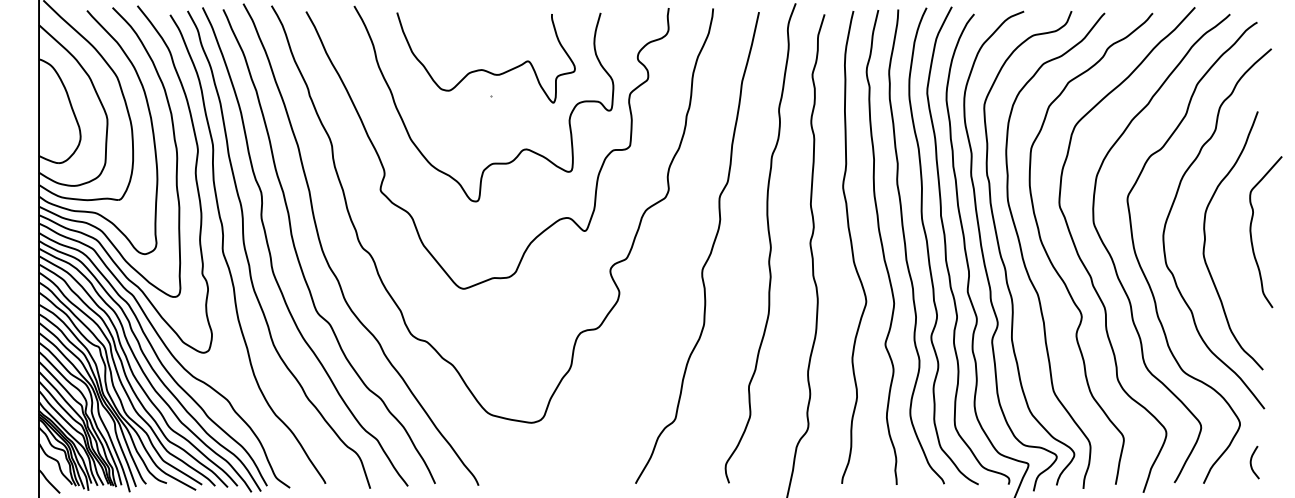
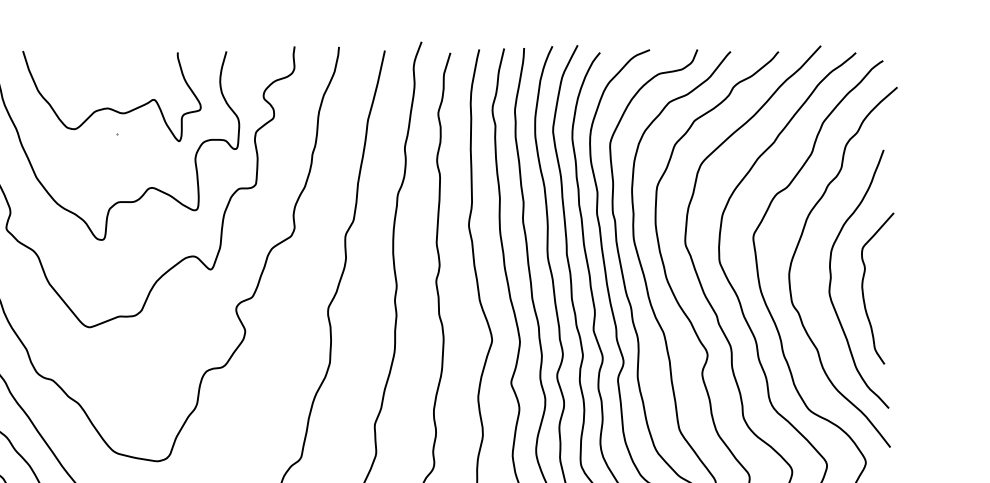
curve: (1251, 232) -> (863, 288), moved

